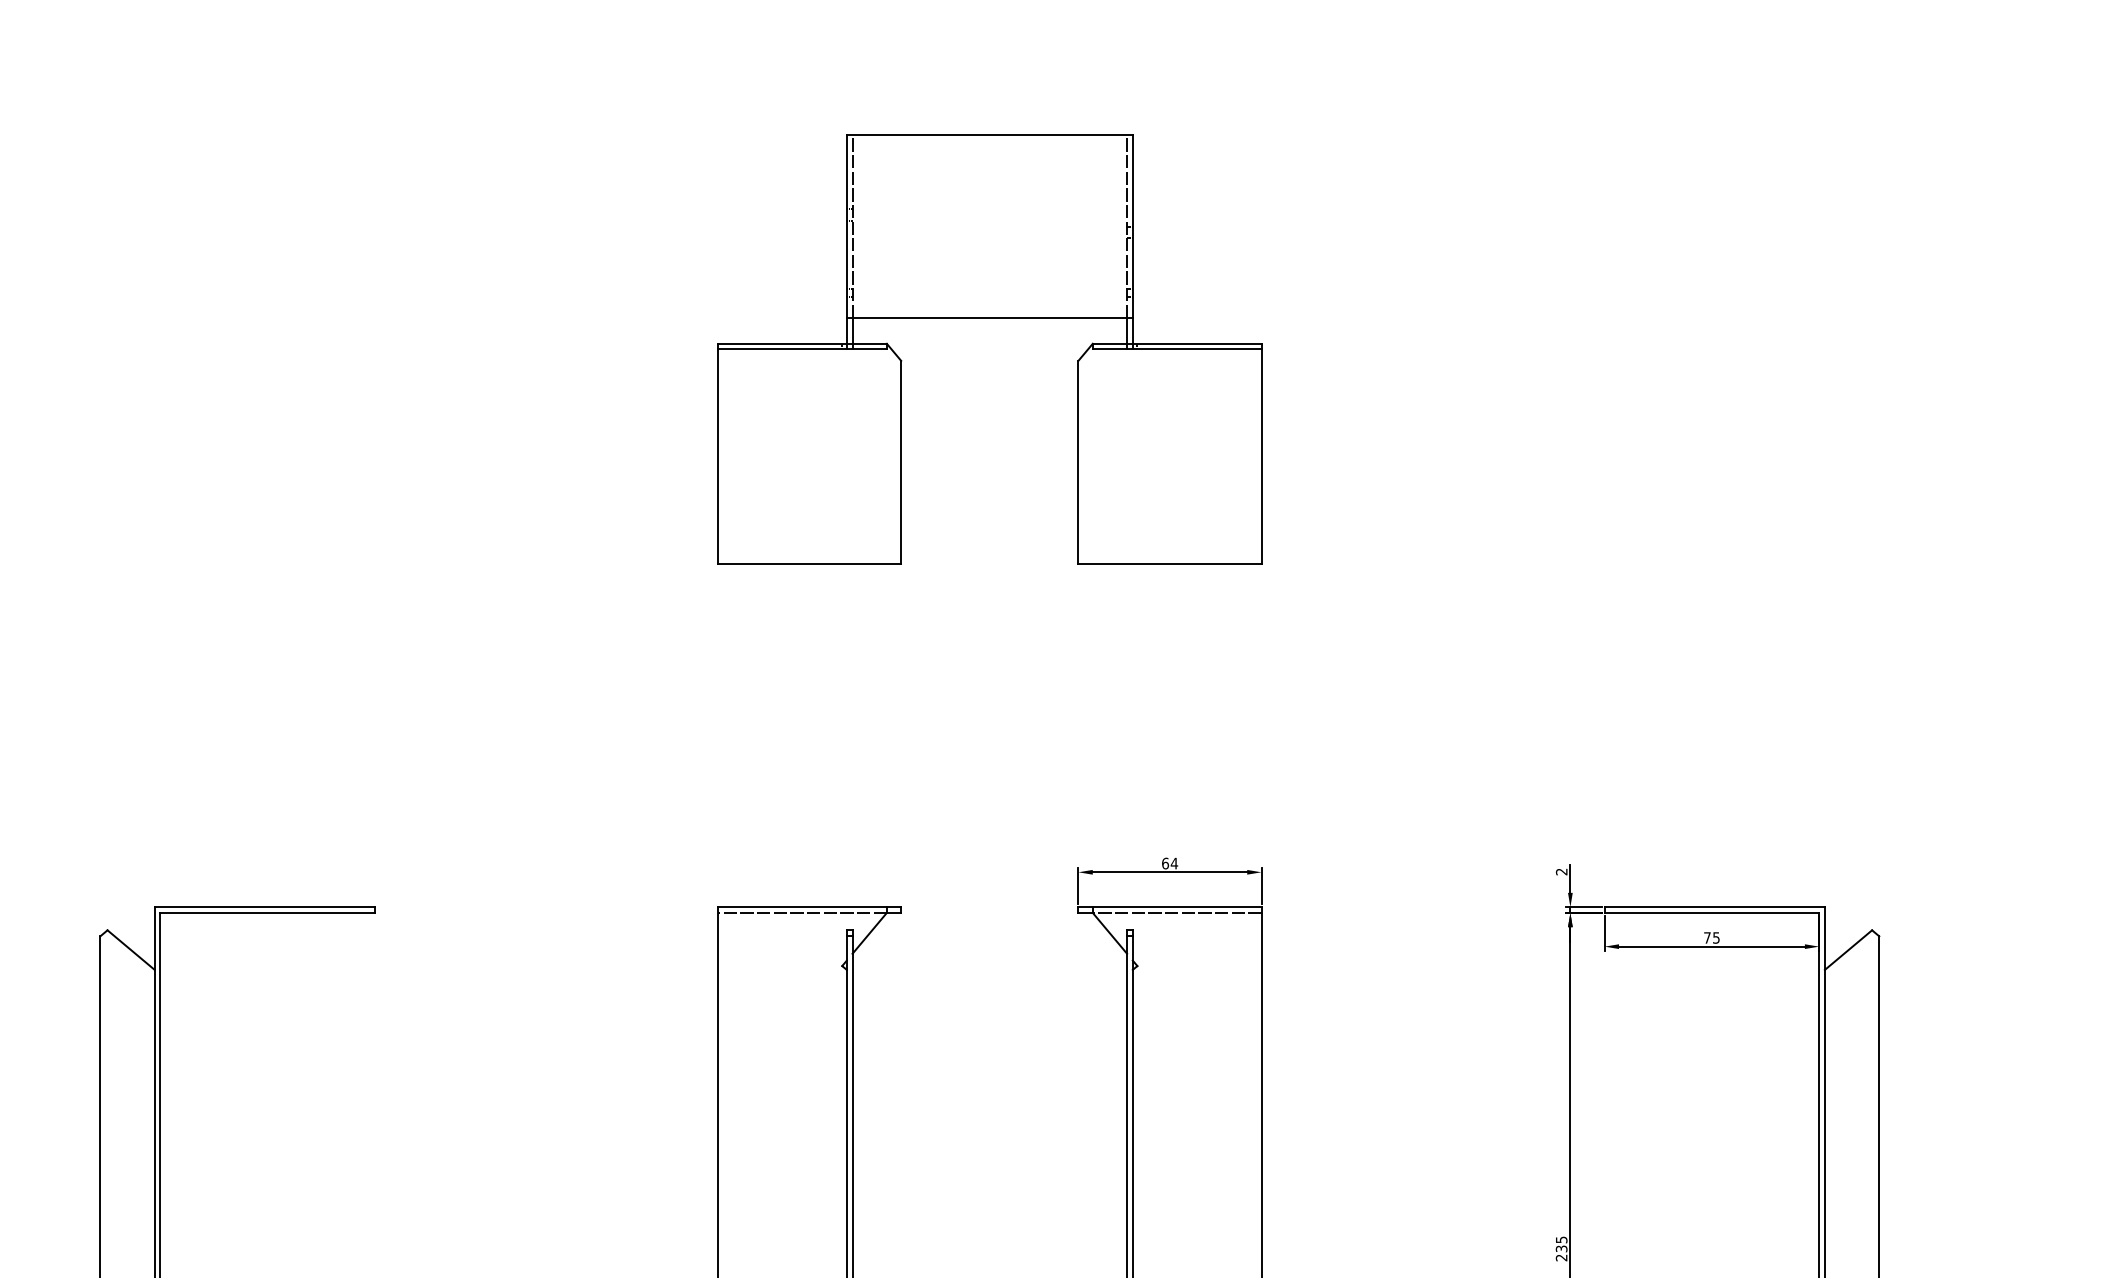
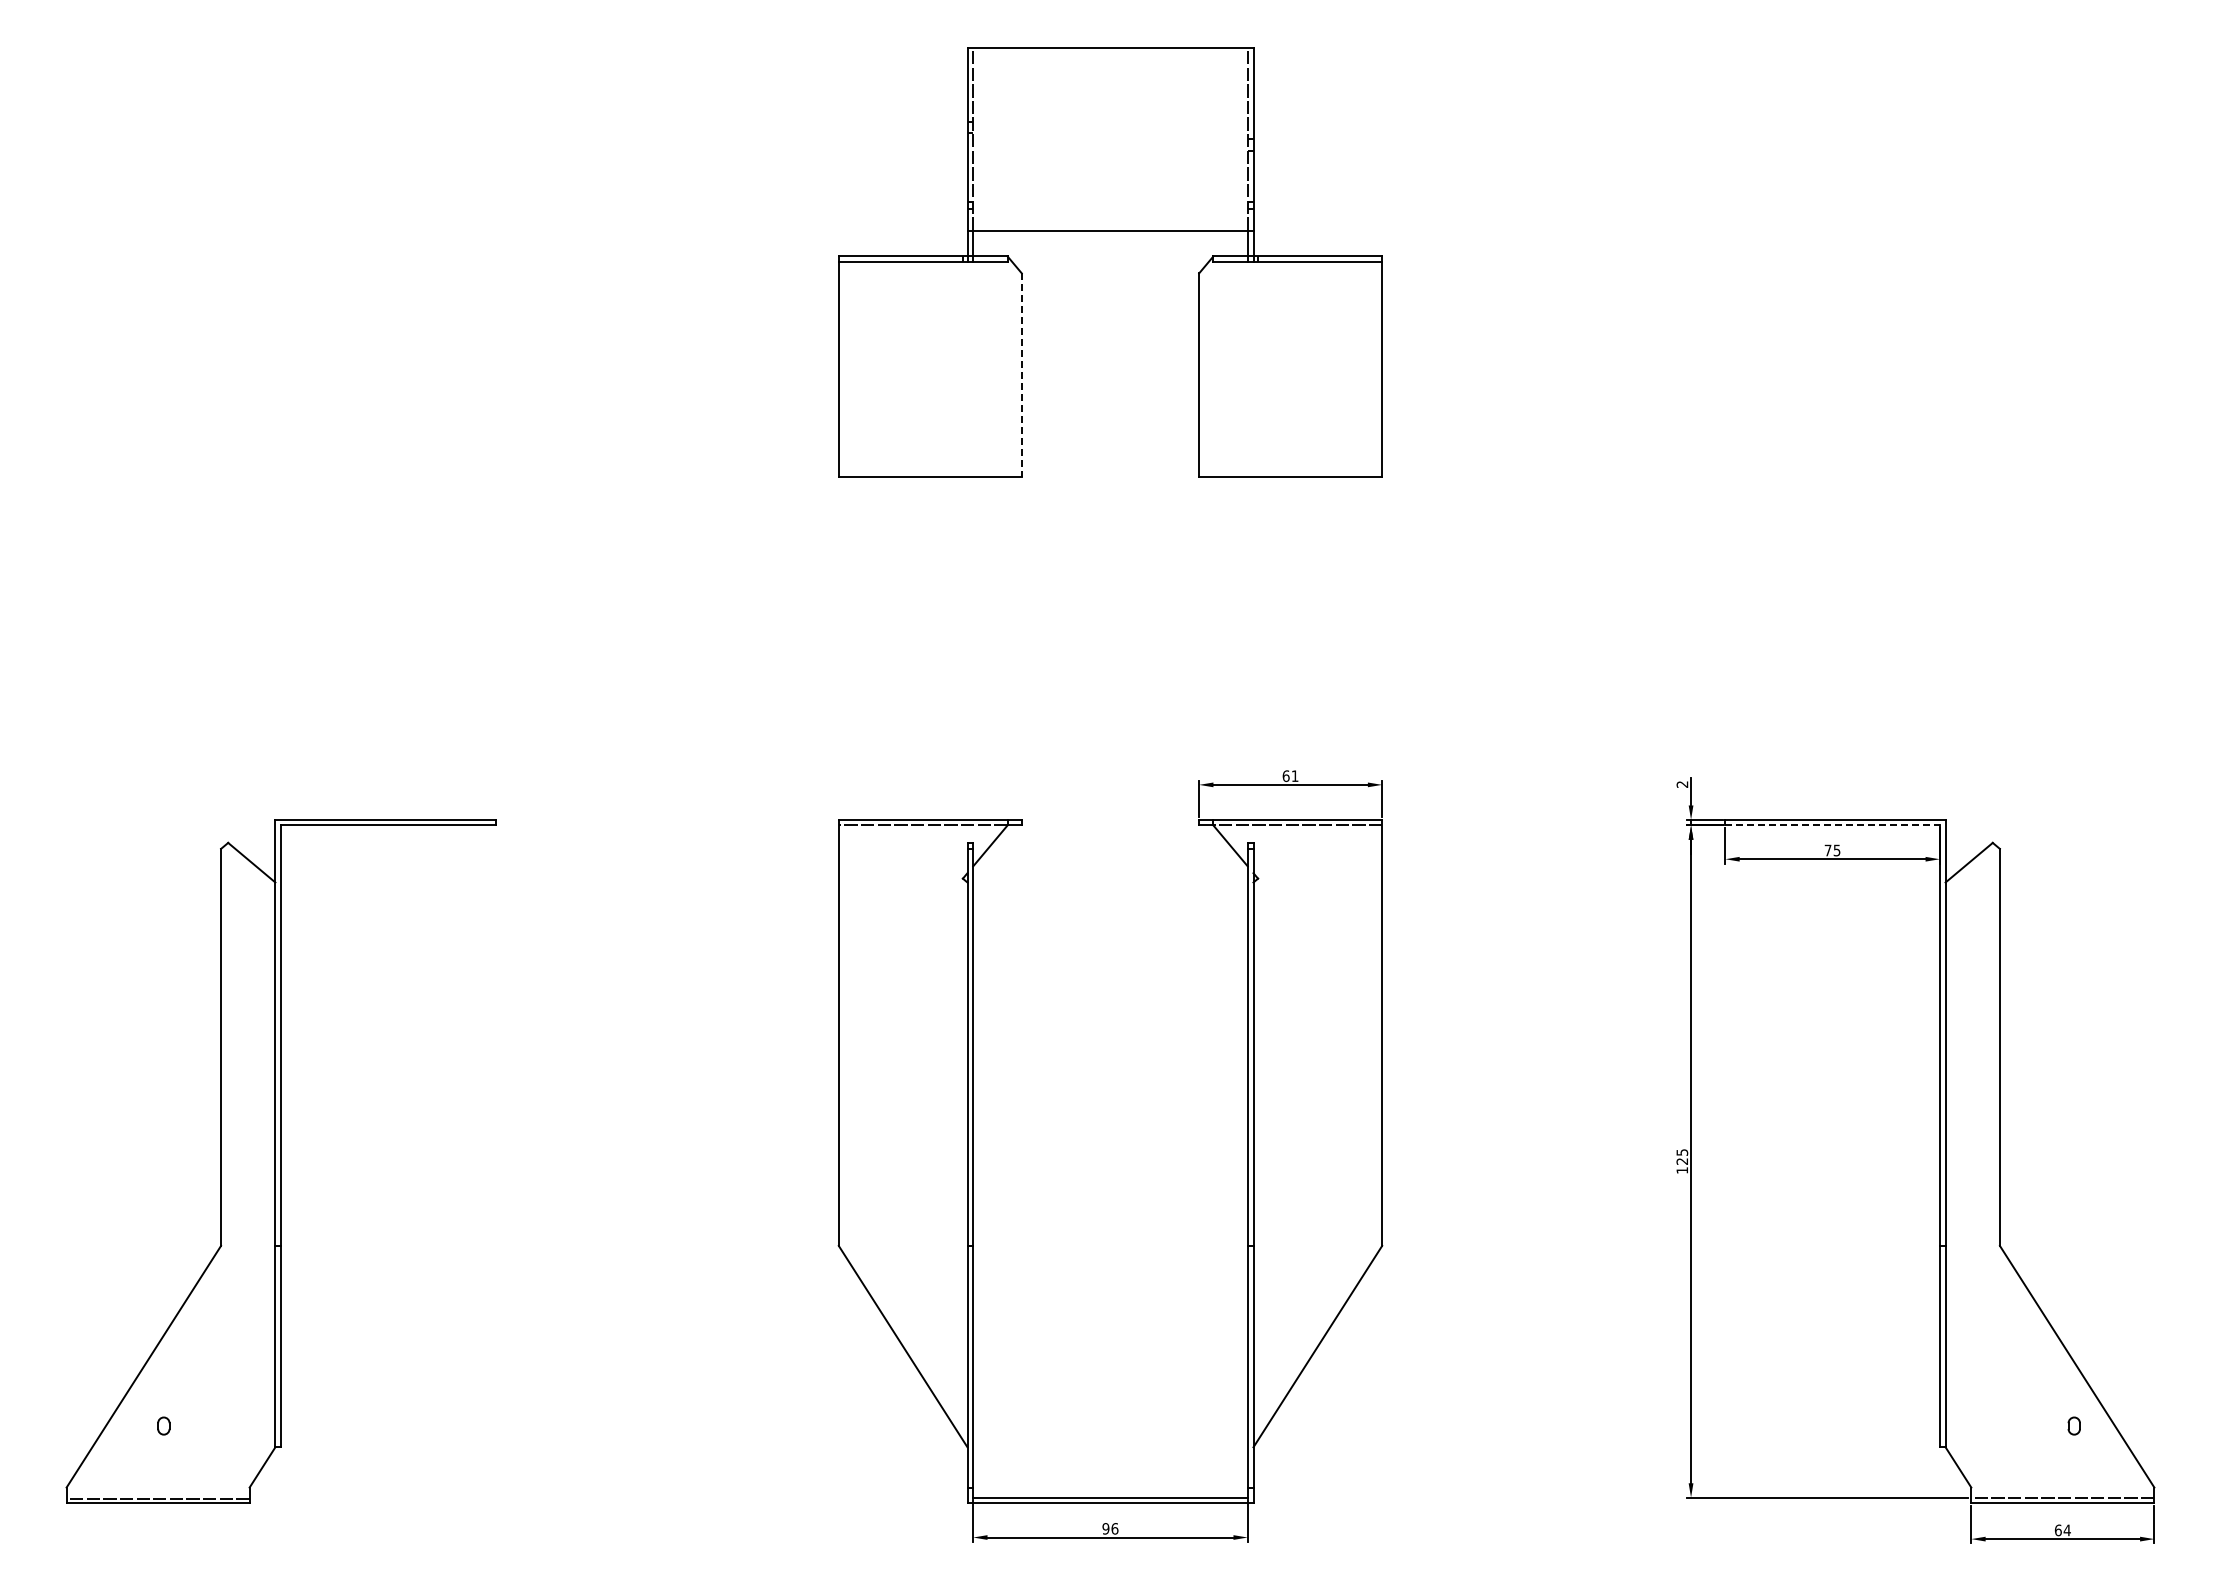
line: (900, 462) -> (1021, 375), solid -> dashed
text: (1173, 862) -> (1294, 775), 64 -> 61
line: (1712, 912) -> (1833, 825), solid -> dashed
text: (1561, 1252) -> (1682, 1165), 235 -> 125

